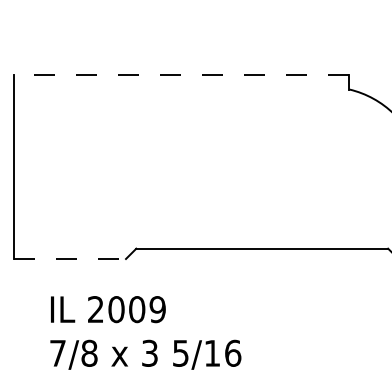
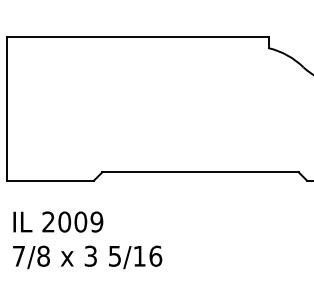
line: (181, 74) -> (137, 36), dashed -> solid
line: (70, 258) -> (50, 180), dashed -> solid
text: (145, 333) -> (87, 240), moved

